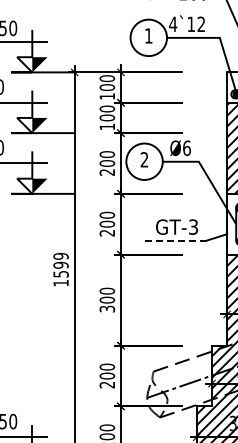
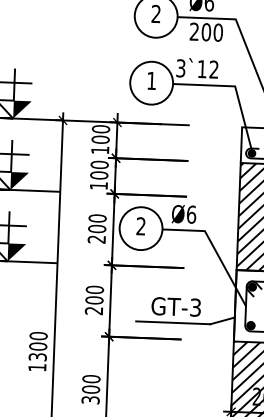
text: (173, 24) -> (181, 68), 4`12 -> 3`12
line: (174, 240) -> (172, 322), dashed -> solid
text: (60, 265) -> (37, 346), 1599 -> 1300

